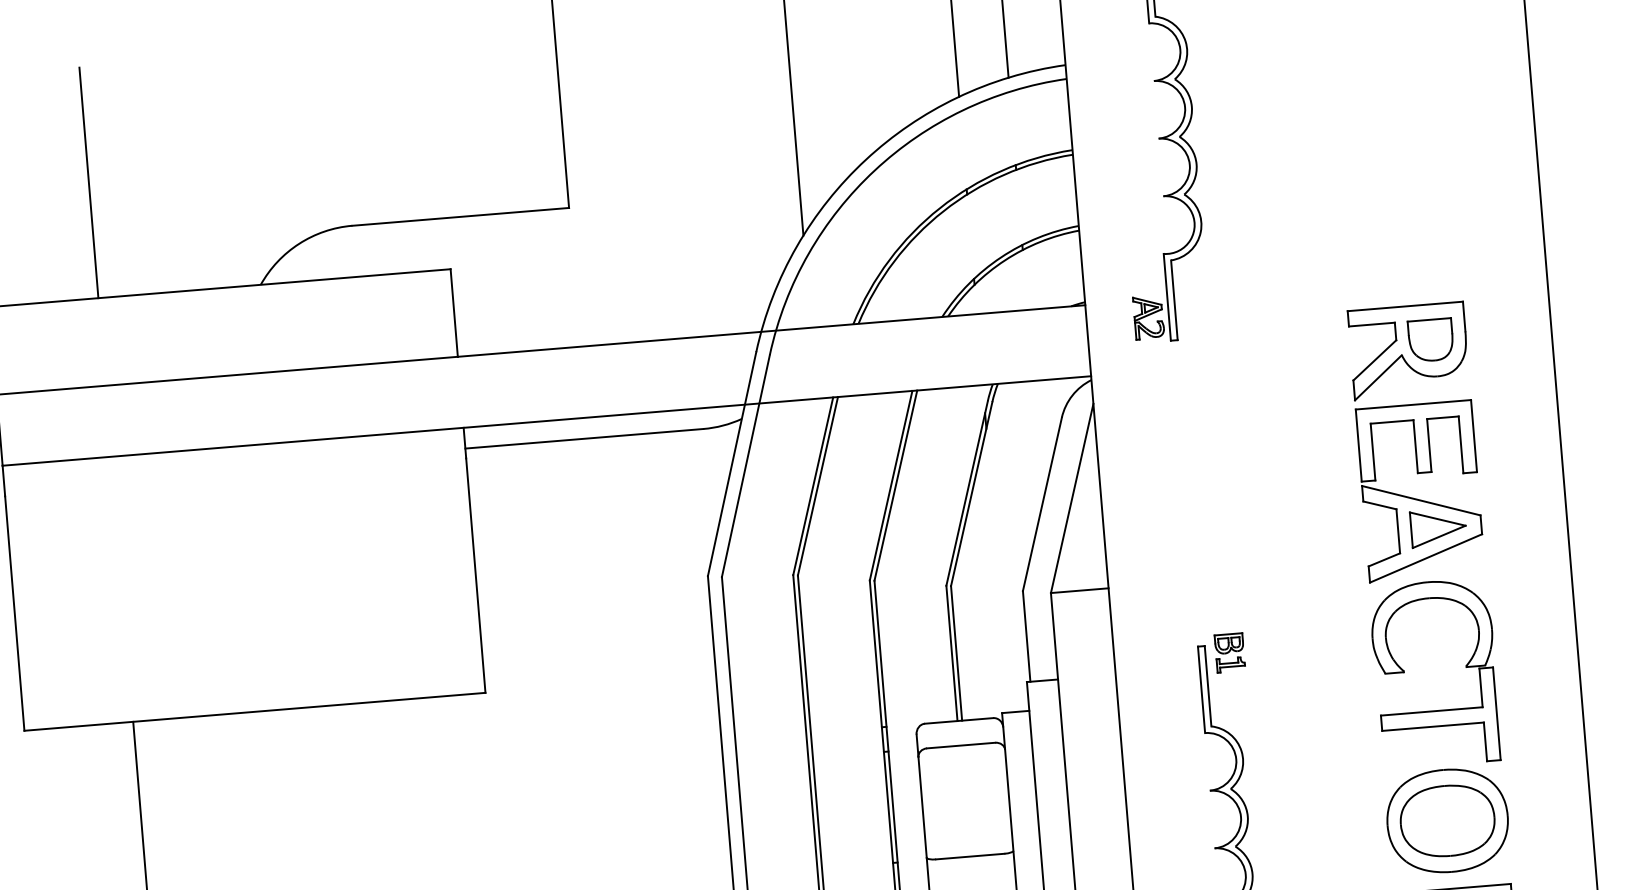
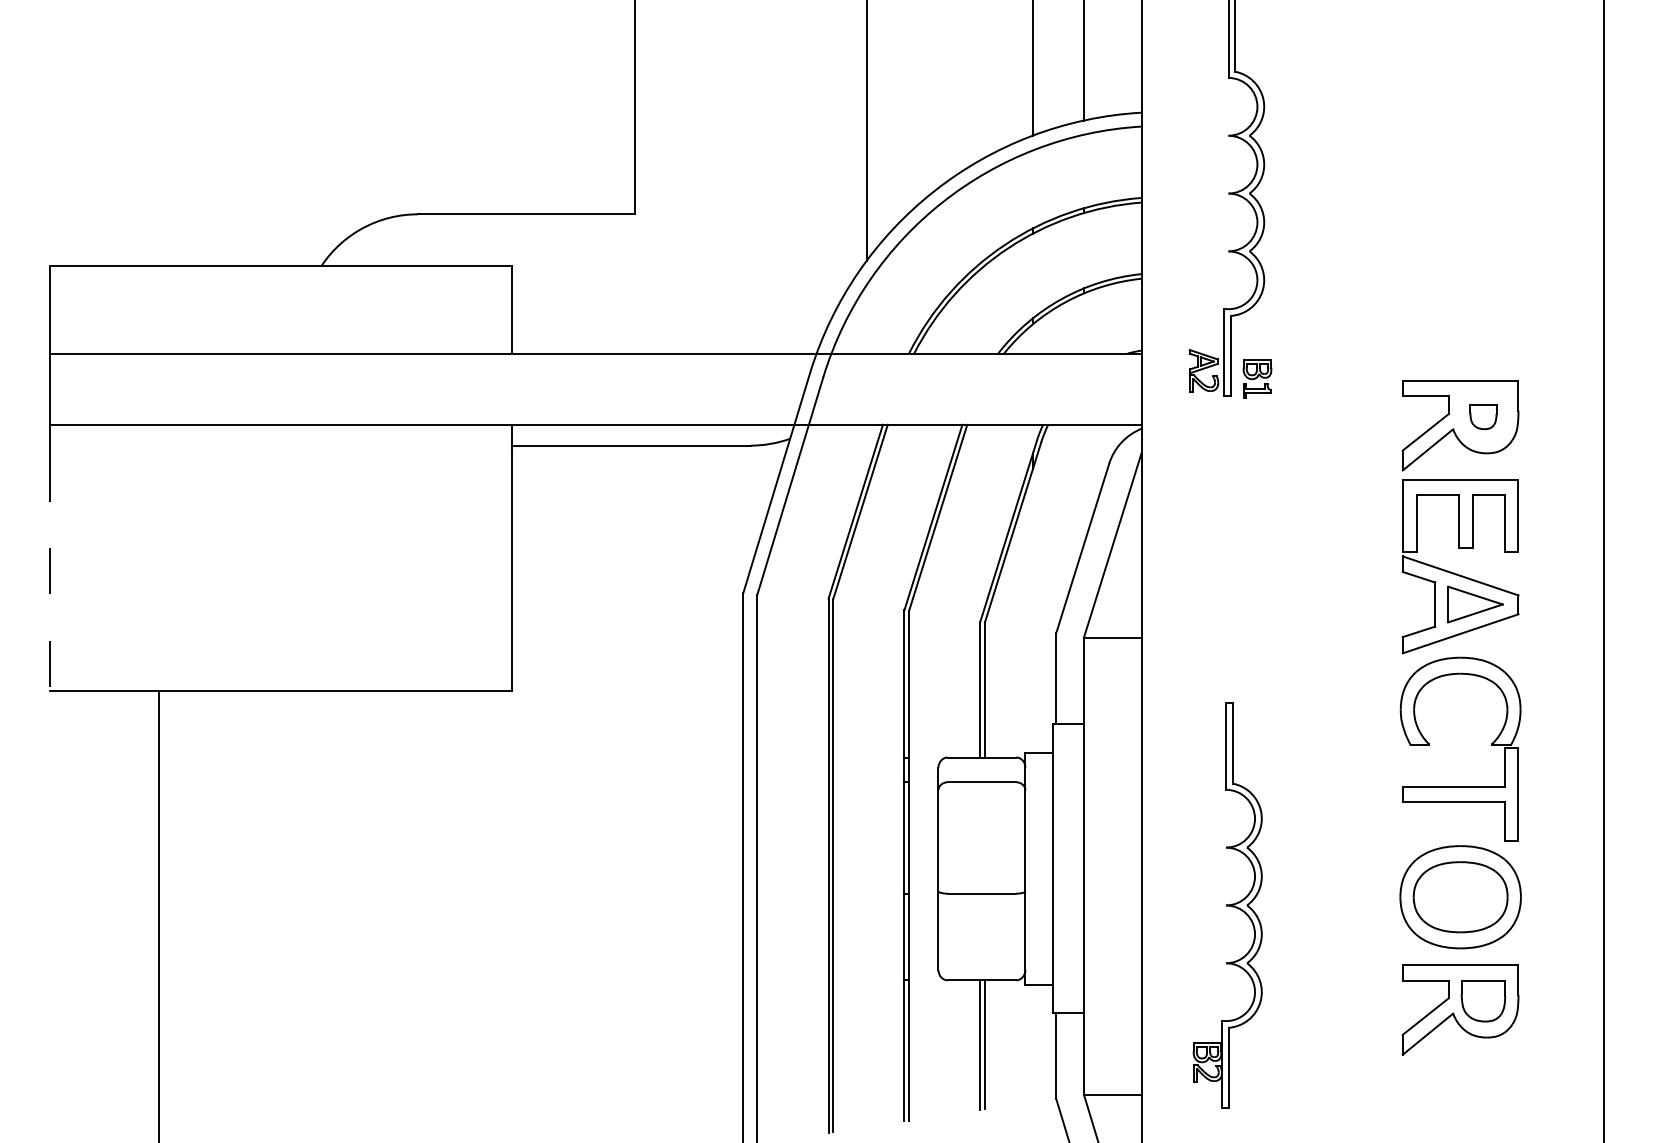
line: (88, 182) -> (158, 149), removed
part: (1431, 339) -> (1483, 416), size x0.6
line: (14, 613) -> (49, 573), solid -> dashed
part: (1229, 652) -> (1257, 378), moved

